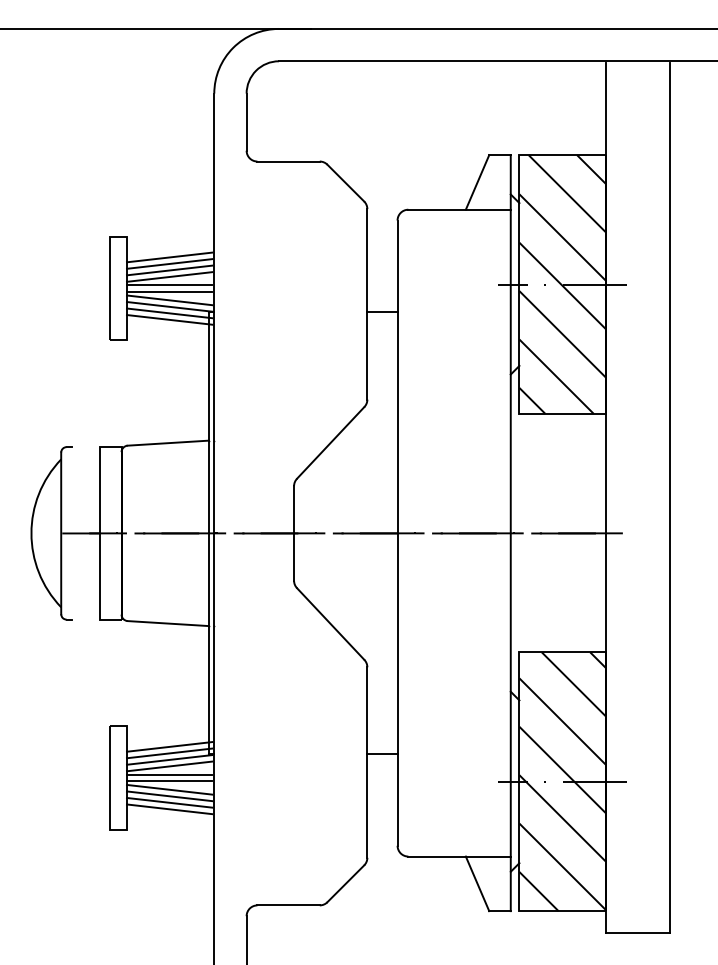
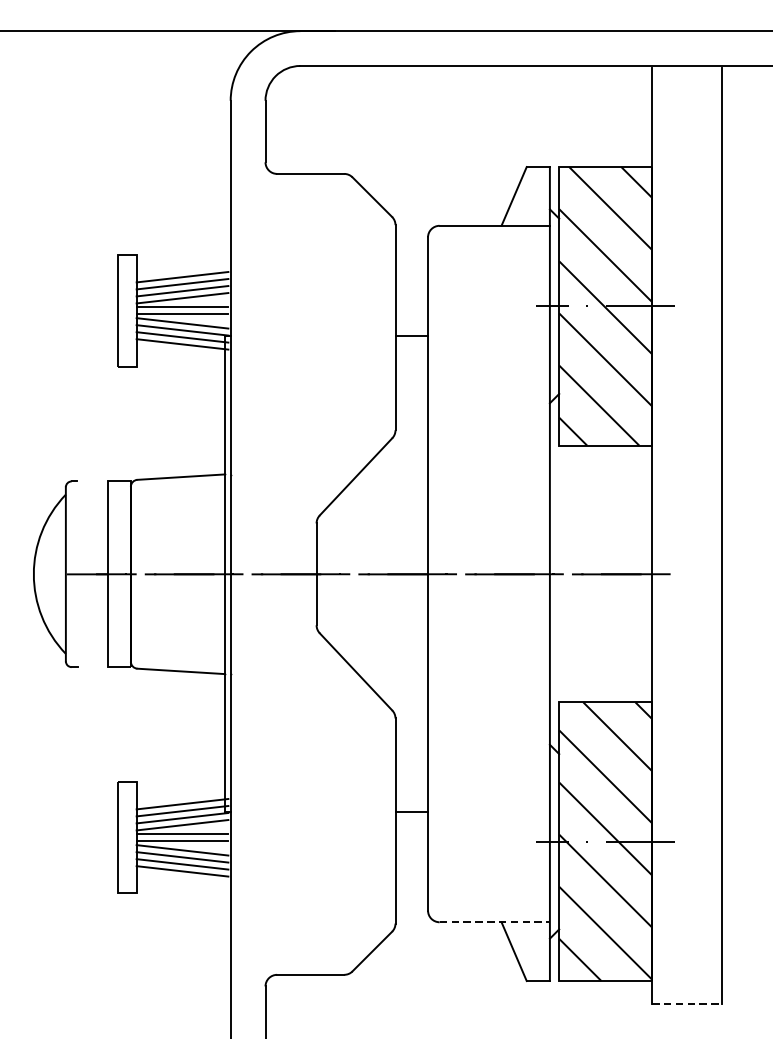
line: (460, 856) -> (495, 922), solid -> dashed
line: (638, 932) -> (687, 1004), solid -> dashed

